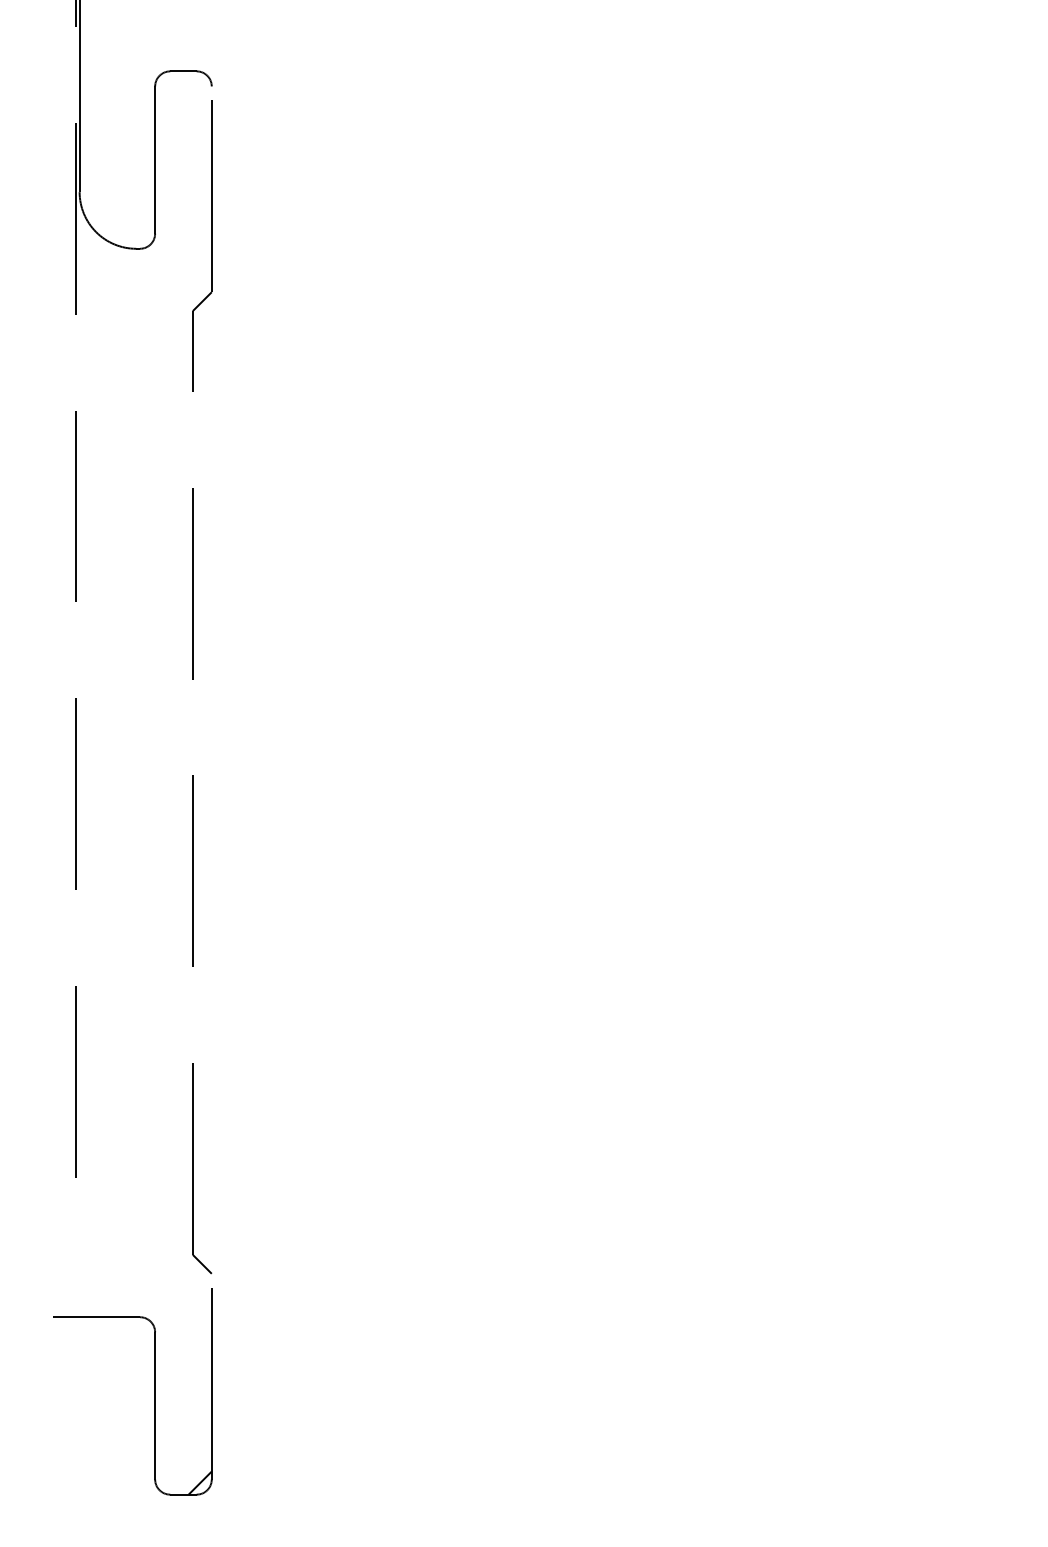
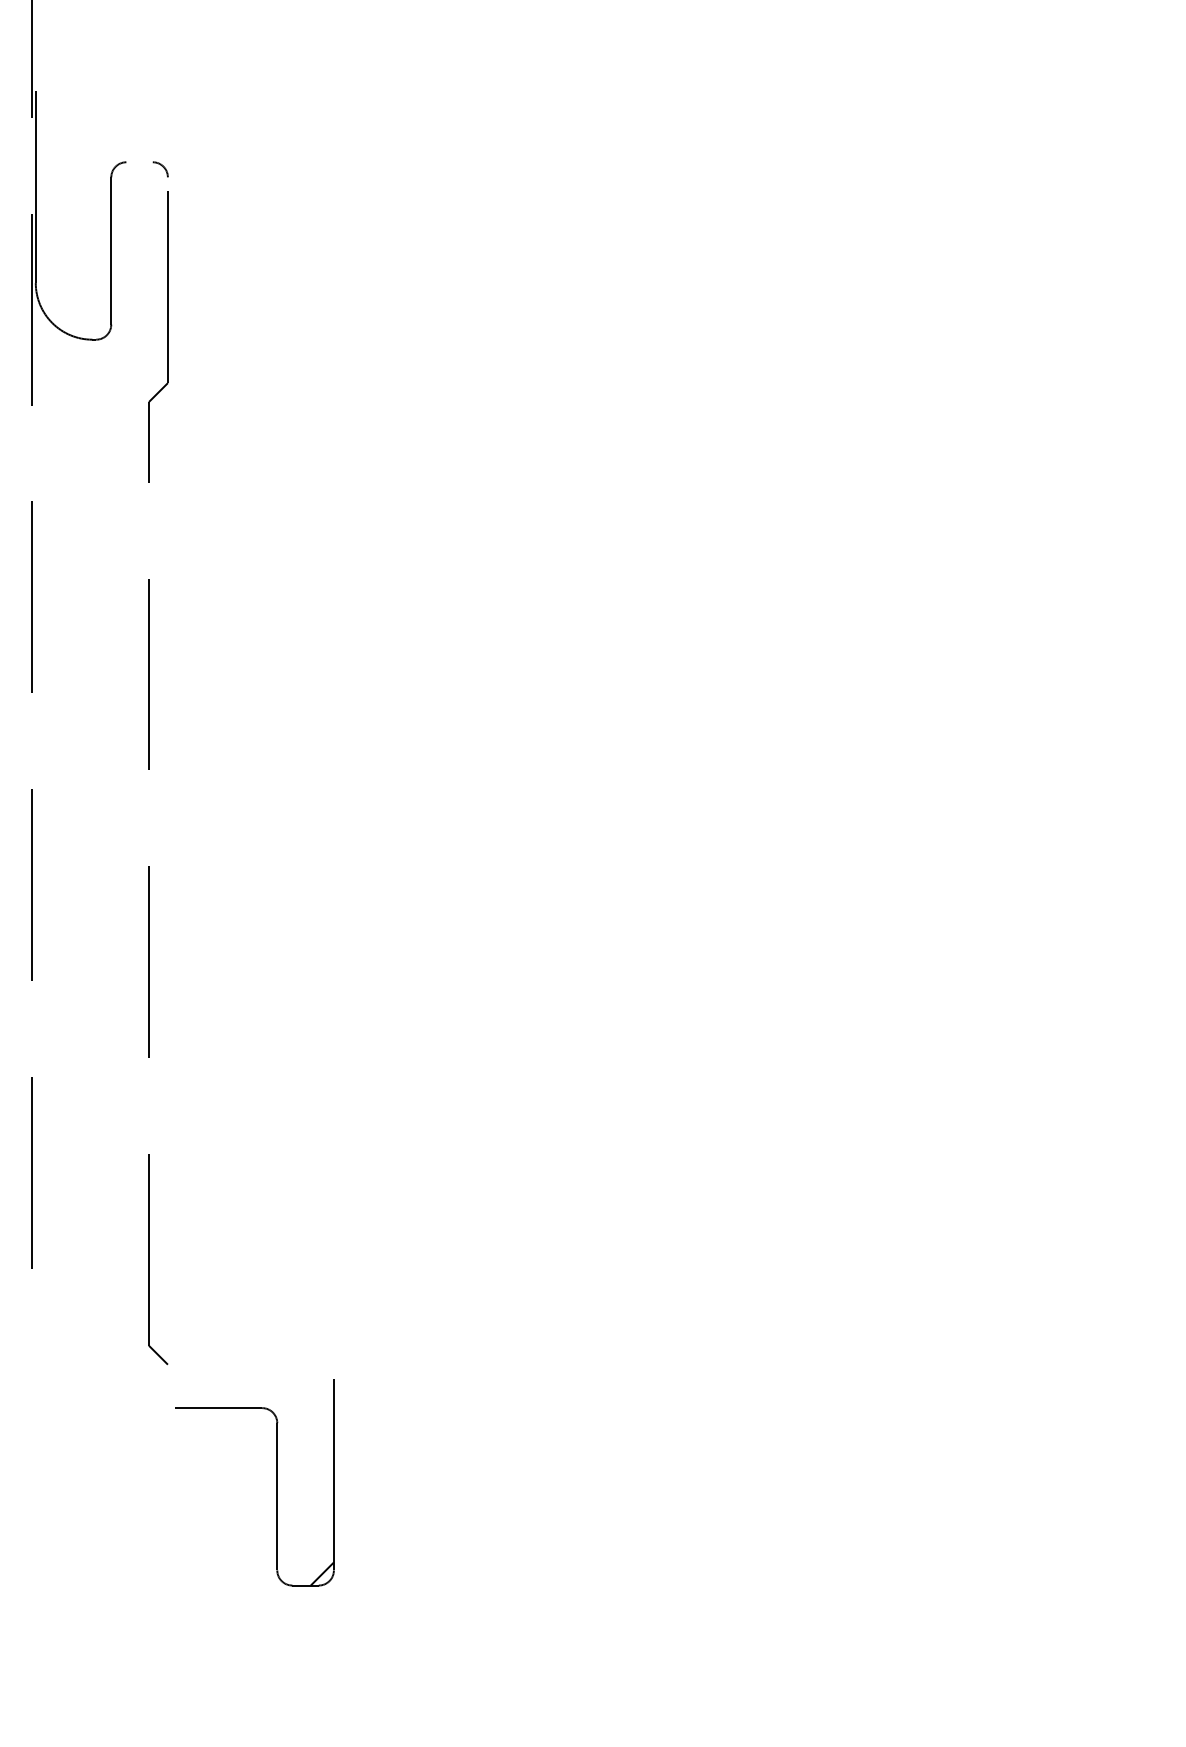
line: (183, 71) -> (139, 162), removed
part: (154, 1391) -> (276, 1482), moved

